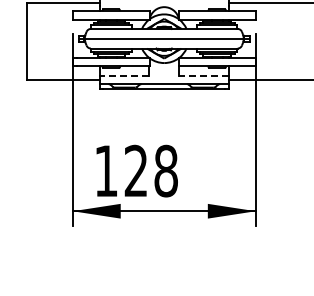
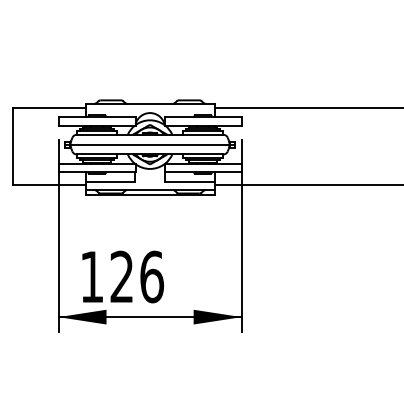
line: (124, 76) -> (110, 182), dashed -> solid
line: (203, 76) -> (189, 182), dashed -> solid
text: (166, 170) -> (152, 276), 128 -> 126

